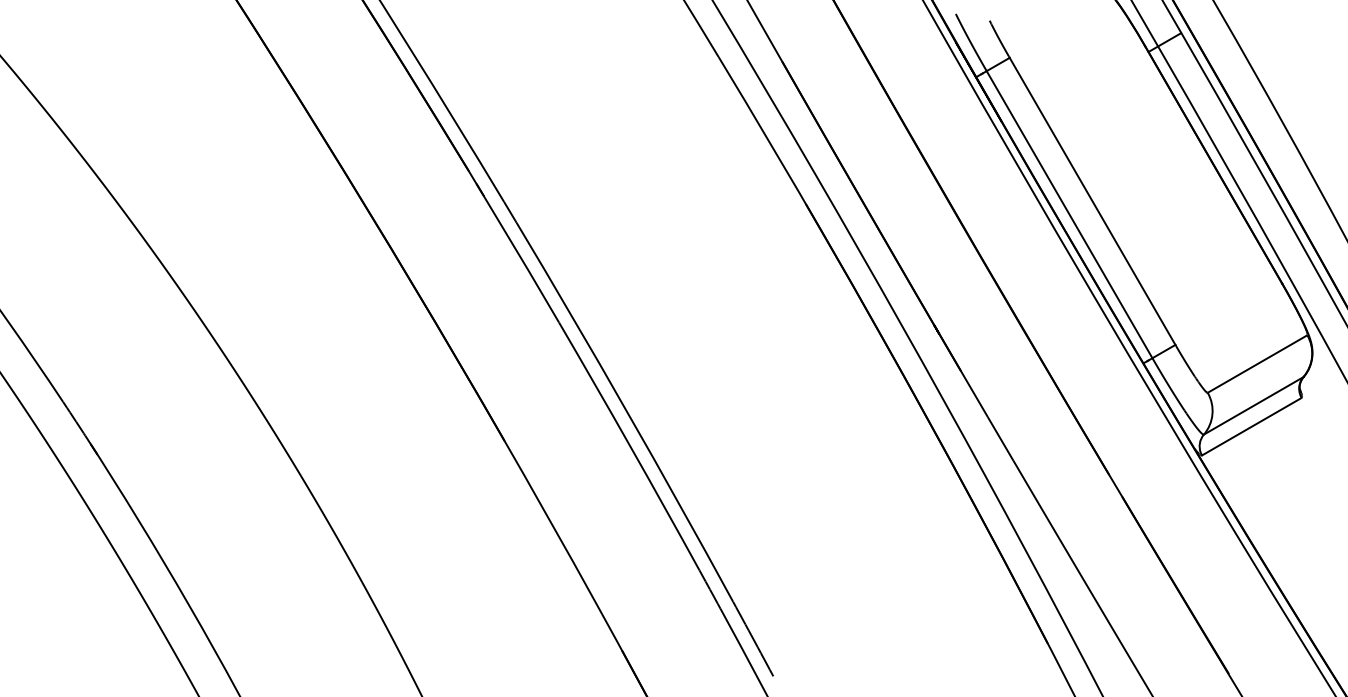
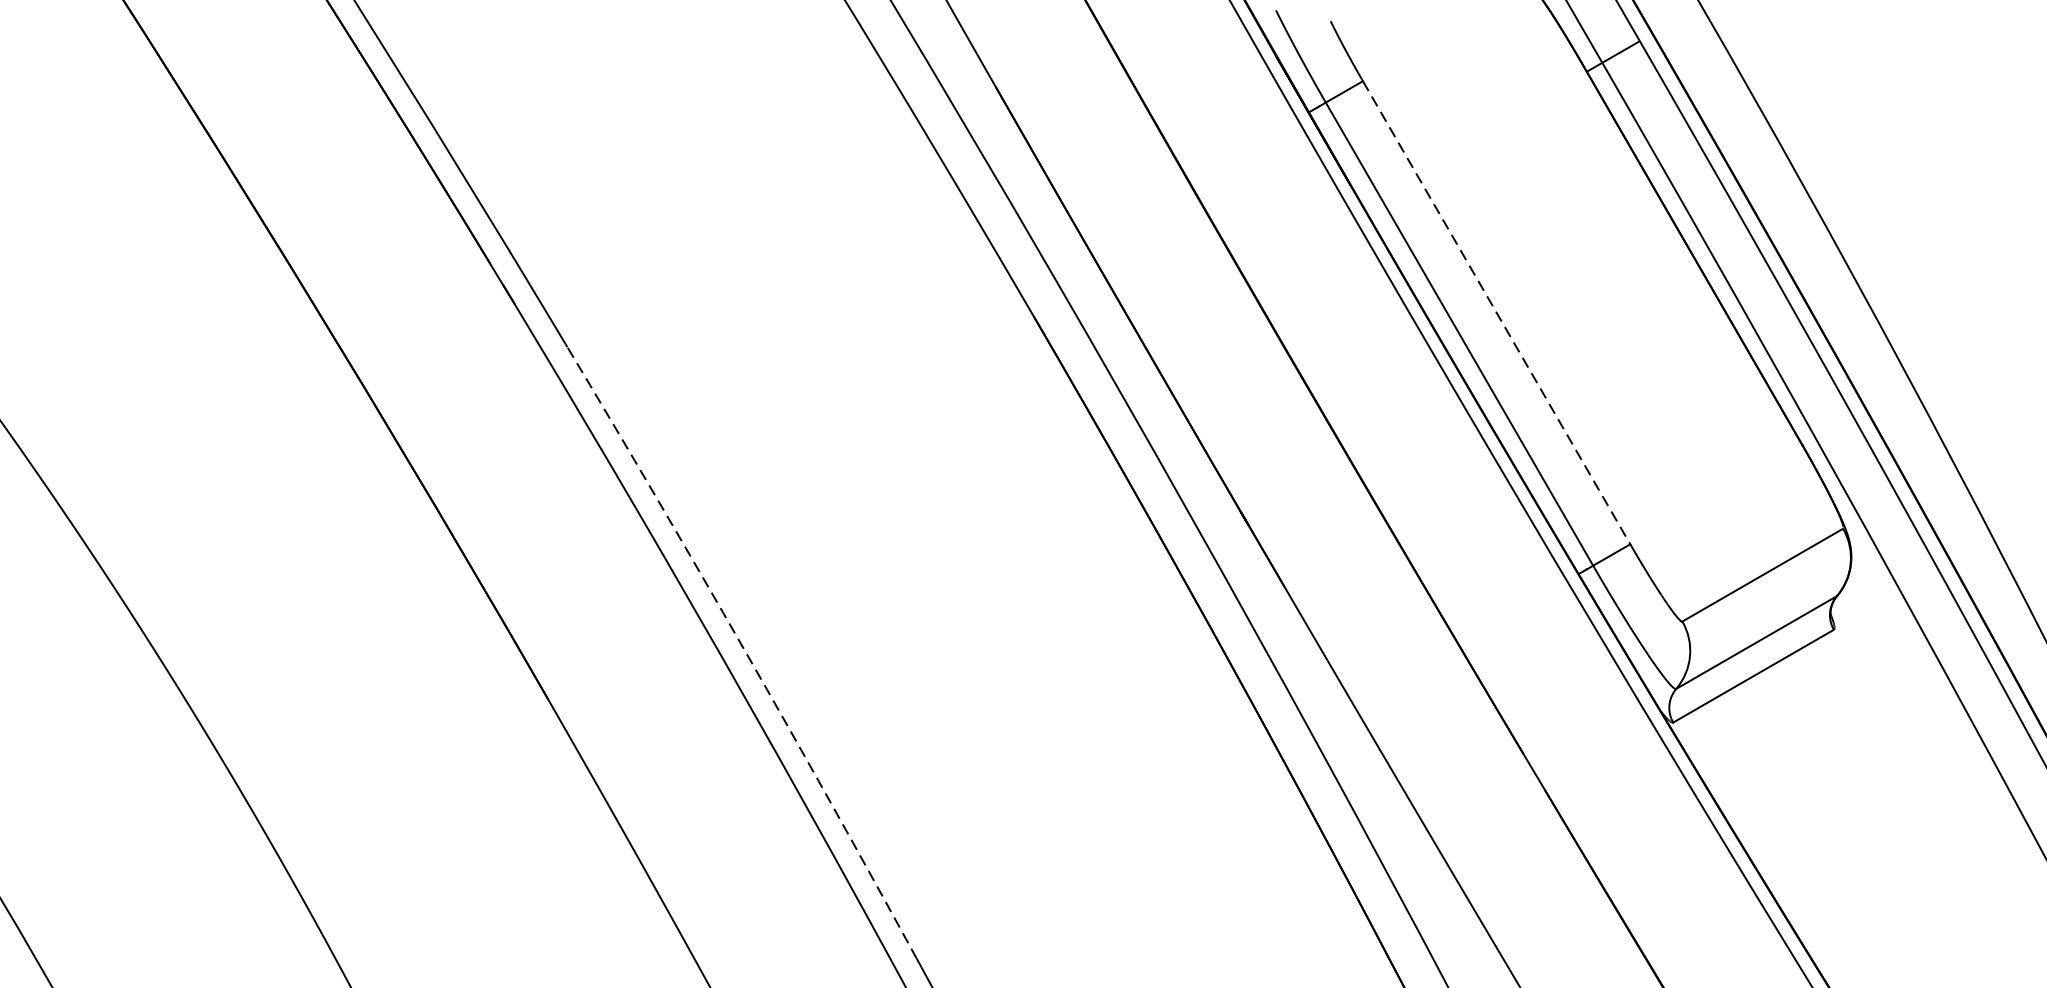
line: (1092, 201) -> (1496, 312), solid -> dashed
arc: (626, 411) -> (744, 651), solid -> dashed

